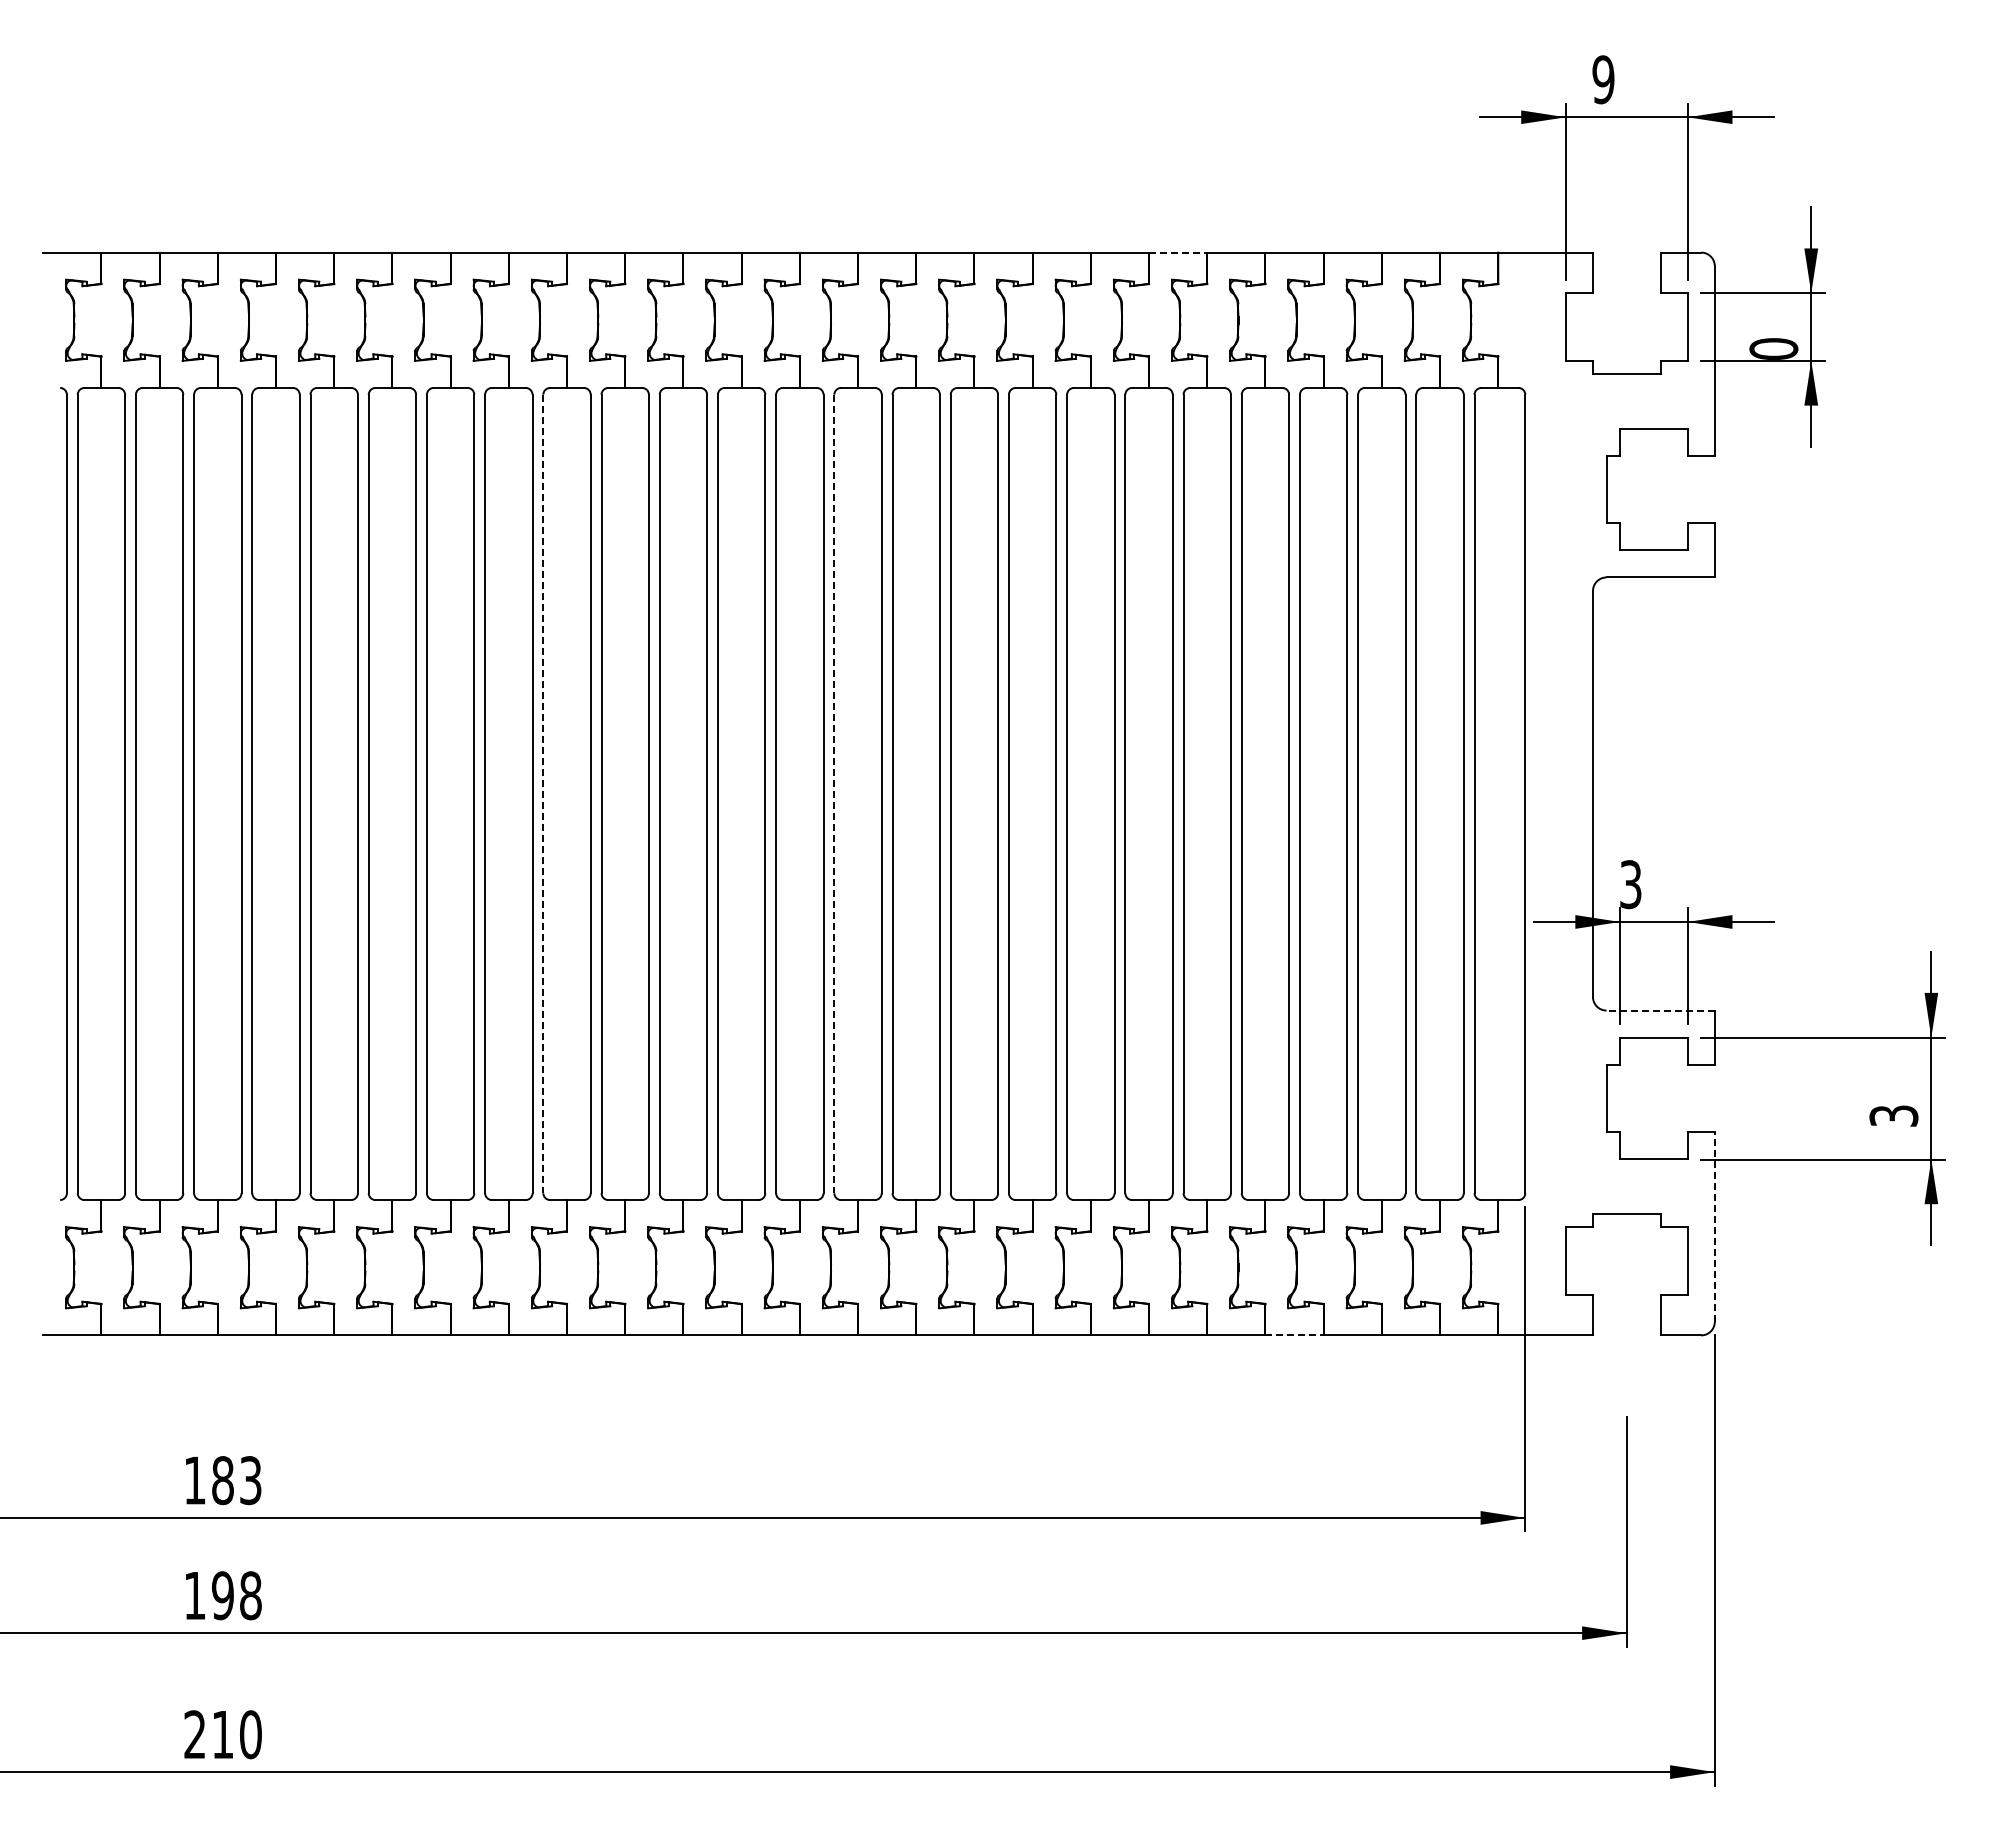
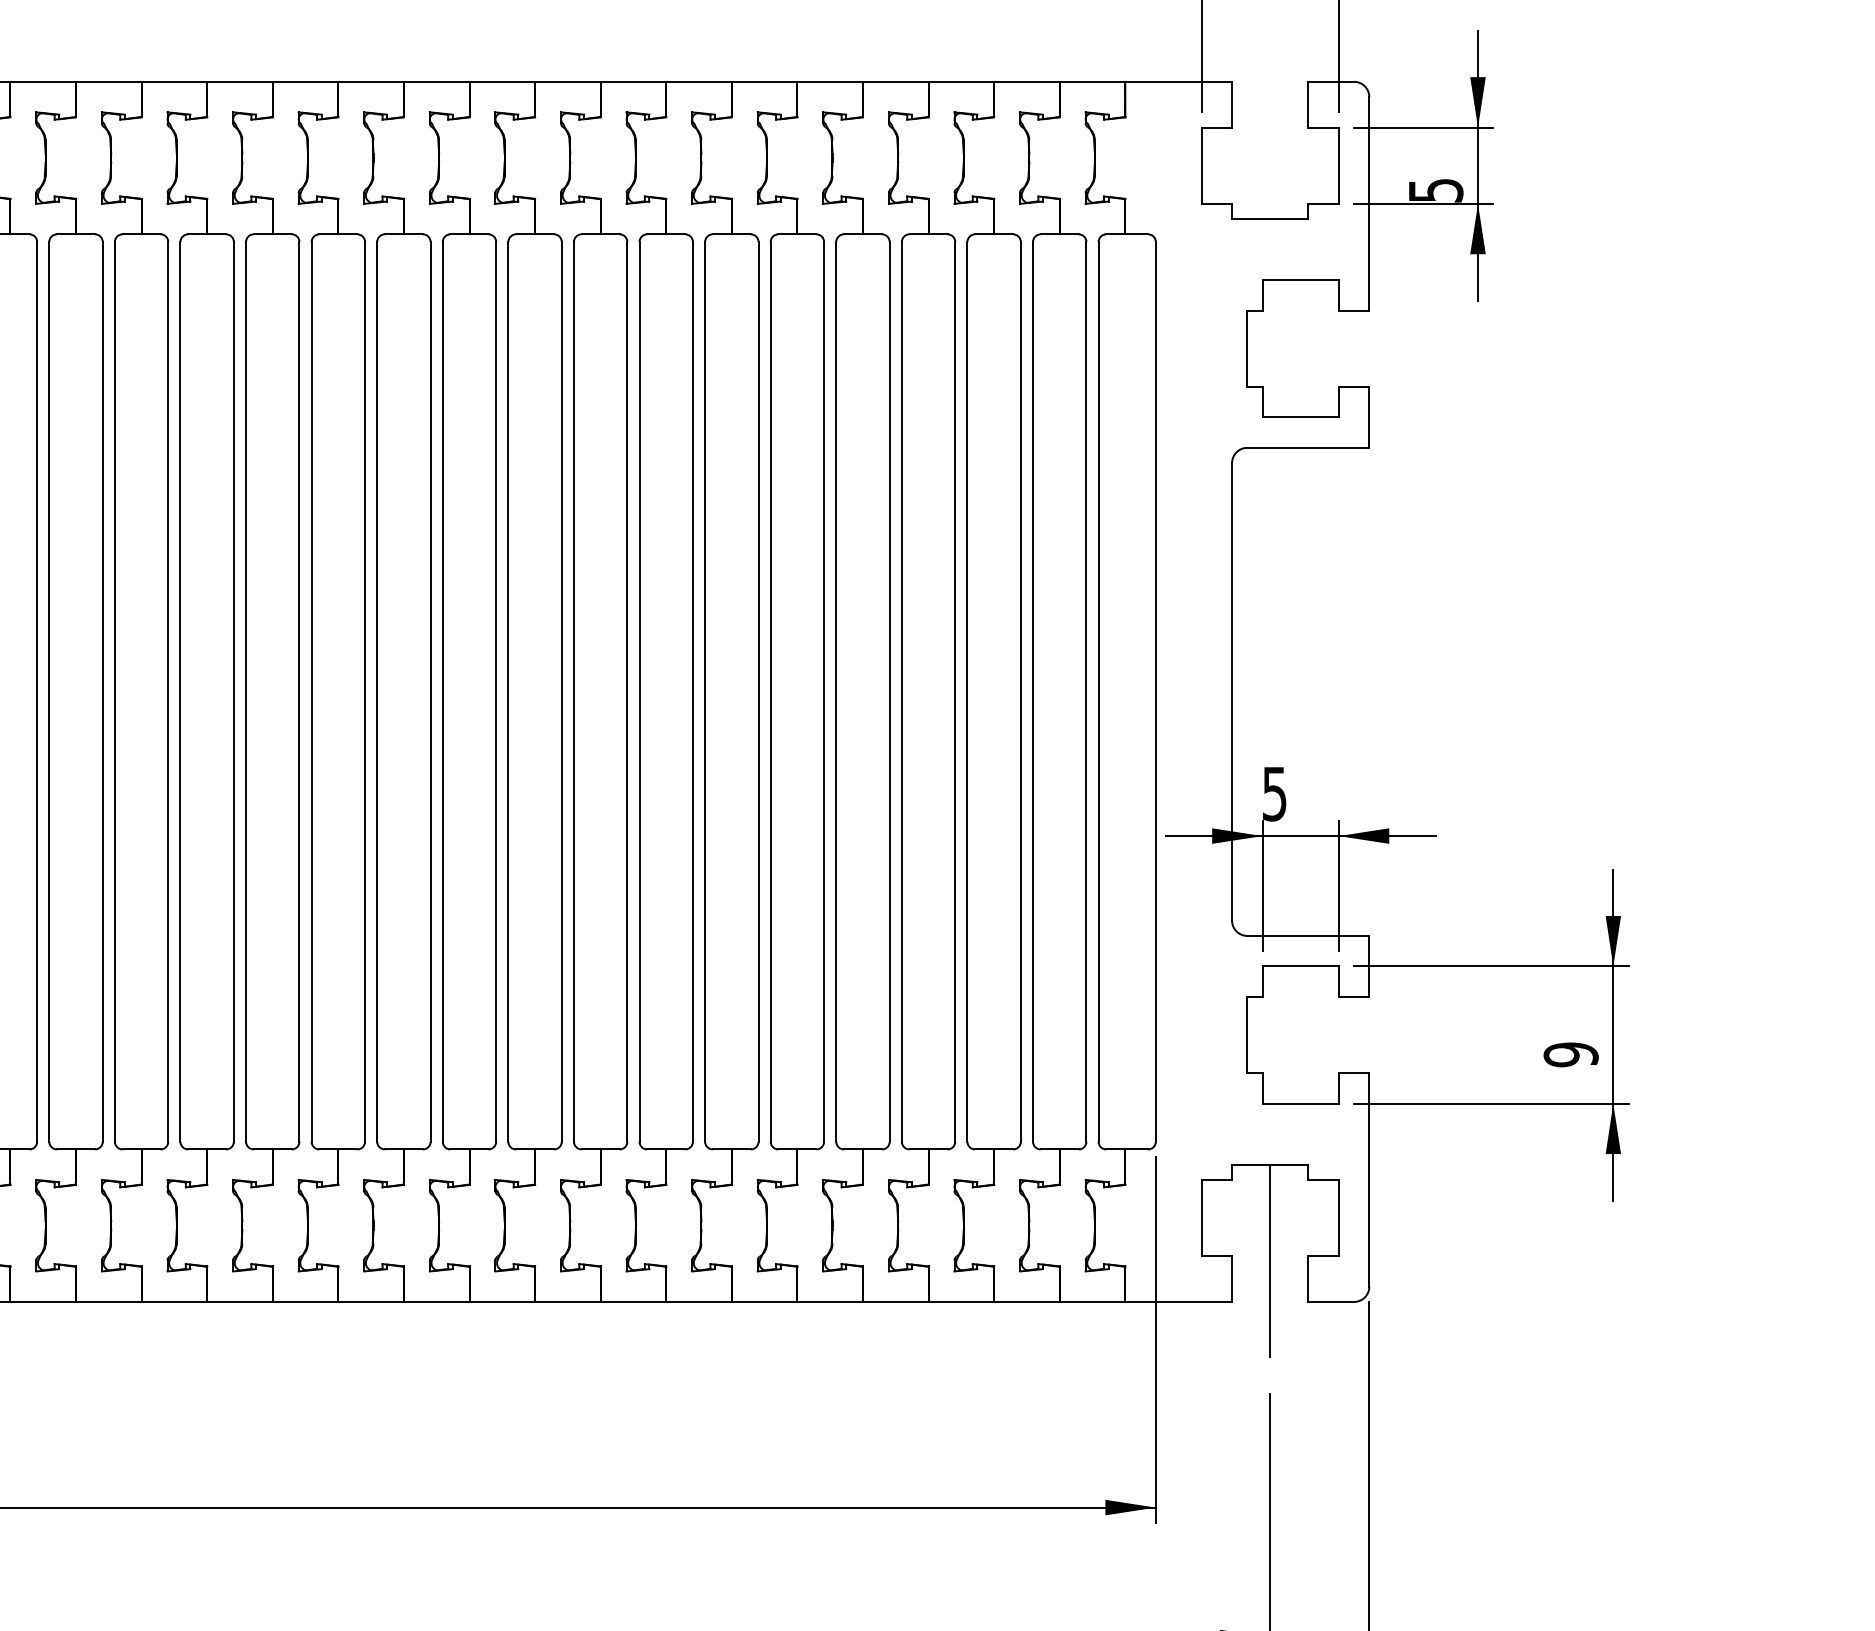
line: (1178, 252) -> (765, 81), dashed -> solid
text: (1773, 348) -> (1435, 189), 0 -> 5
line: (543, 794) -> (49, 692), dashed -> solid
line: (834, 794) -> (377, 692), dashed -> solid
text: (1631, 884) -> (1275, 793), 3 -> 5
line: (1660, 1010) -> (1308, 935), dashed -> solid
text: (1893, 1116) -> (1570, 1055), 3 -> 9
line: (1714, 1227) -> (1368, 1180), dashed -> solid
line: (1626, 1308) -> (1269, 1271), added
line: (1295, 1335) -> (896, 1302), dashed -> solid

